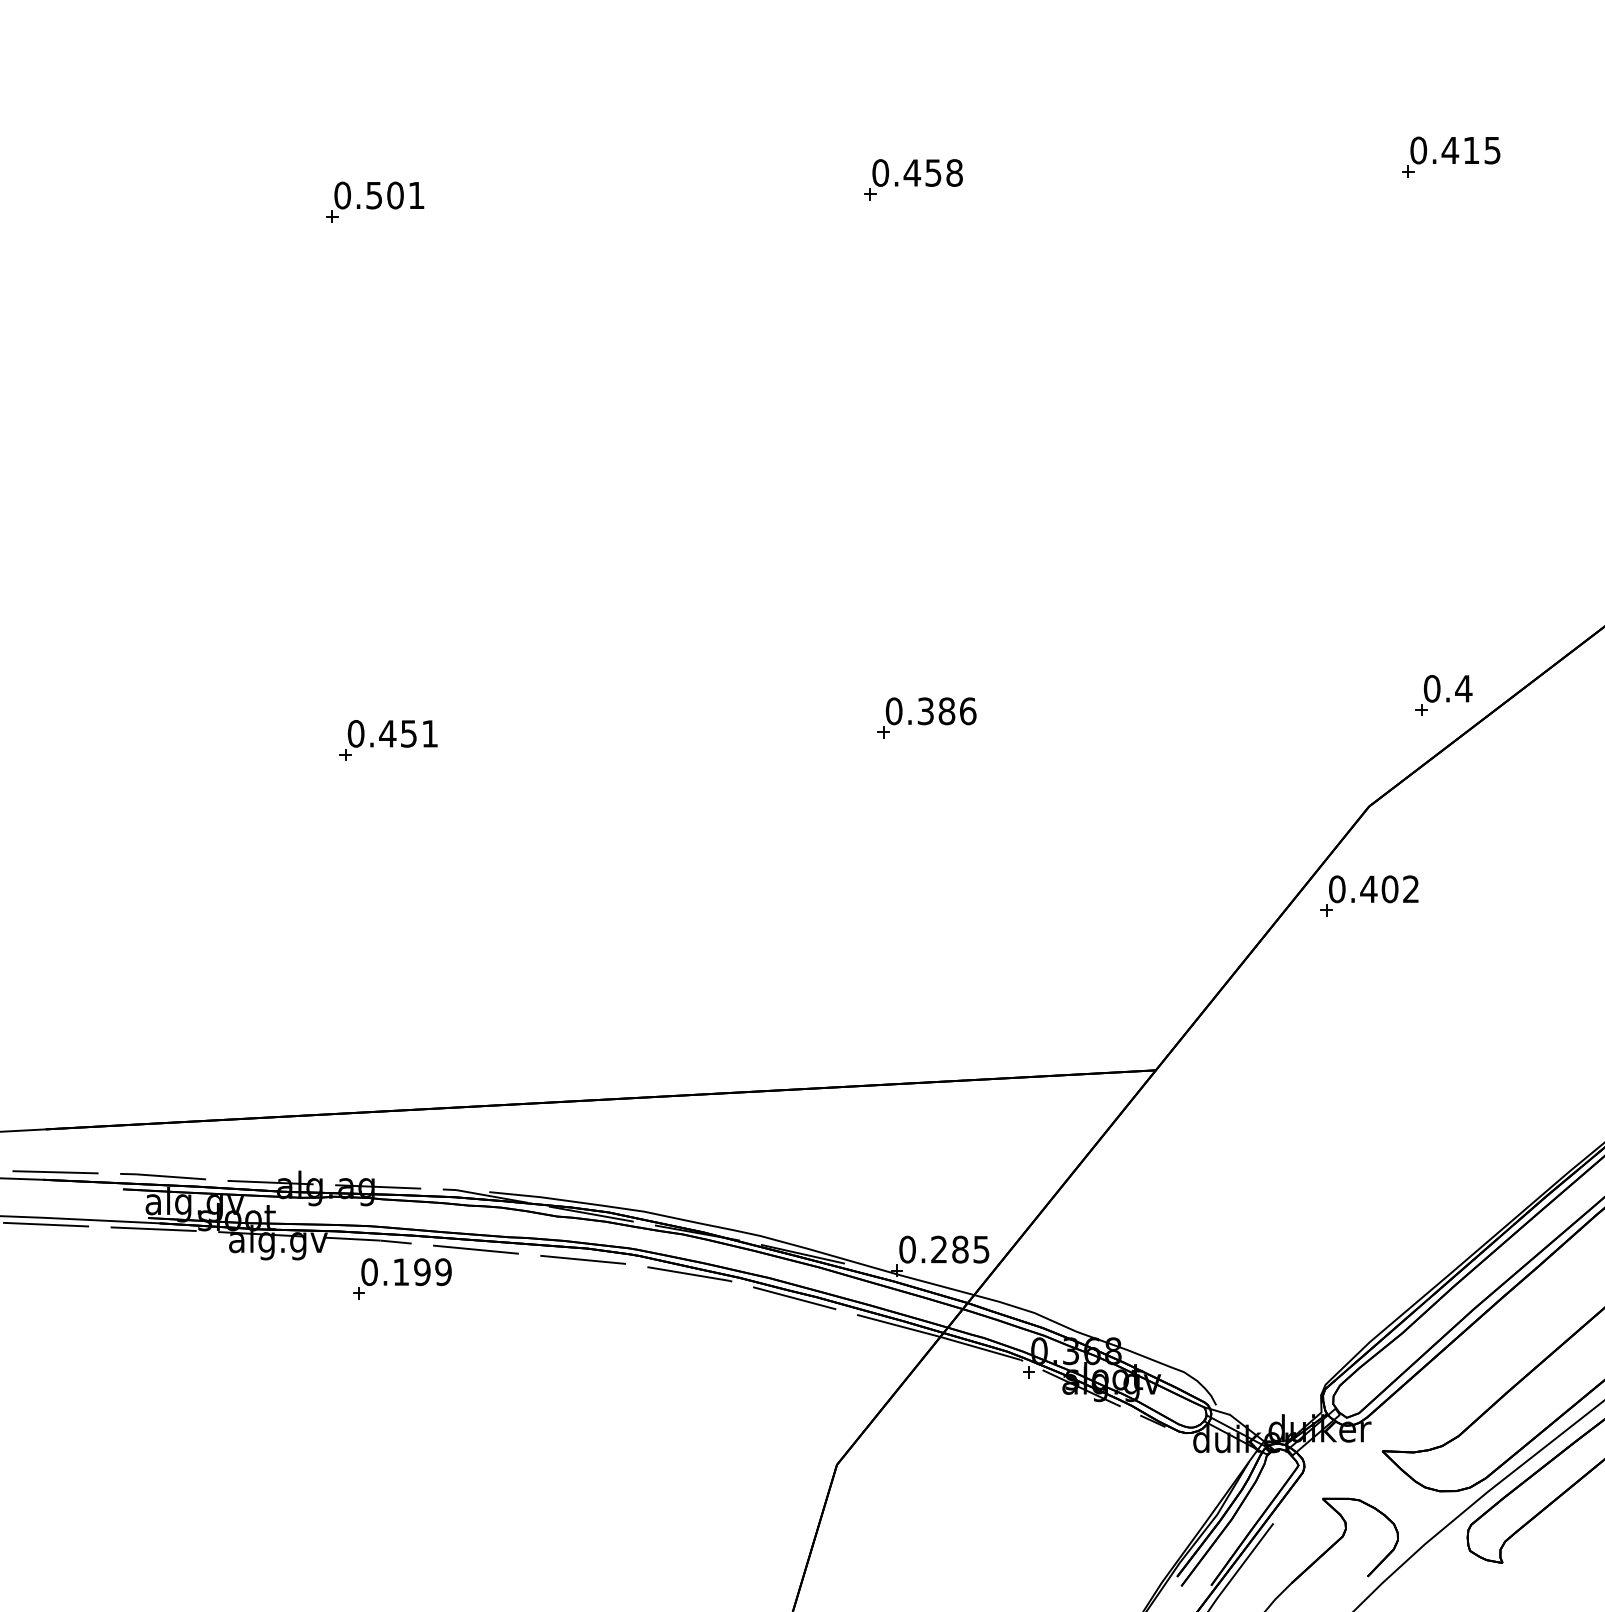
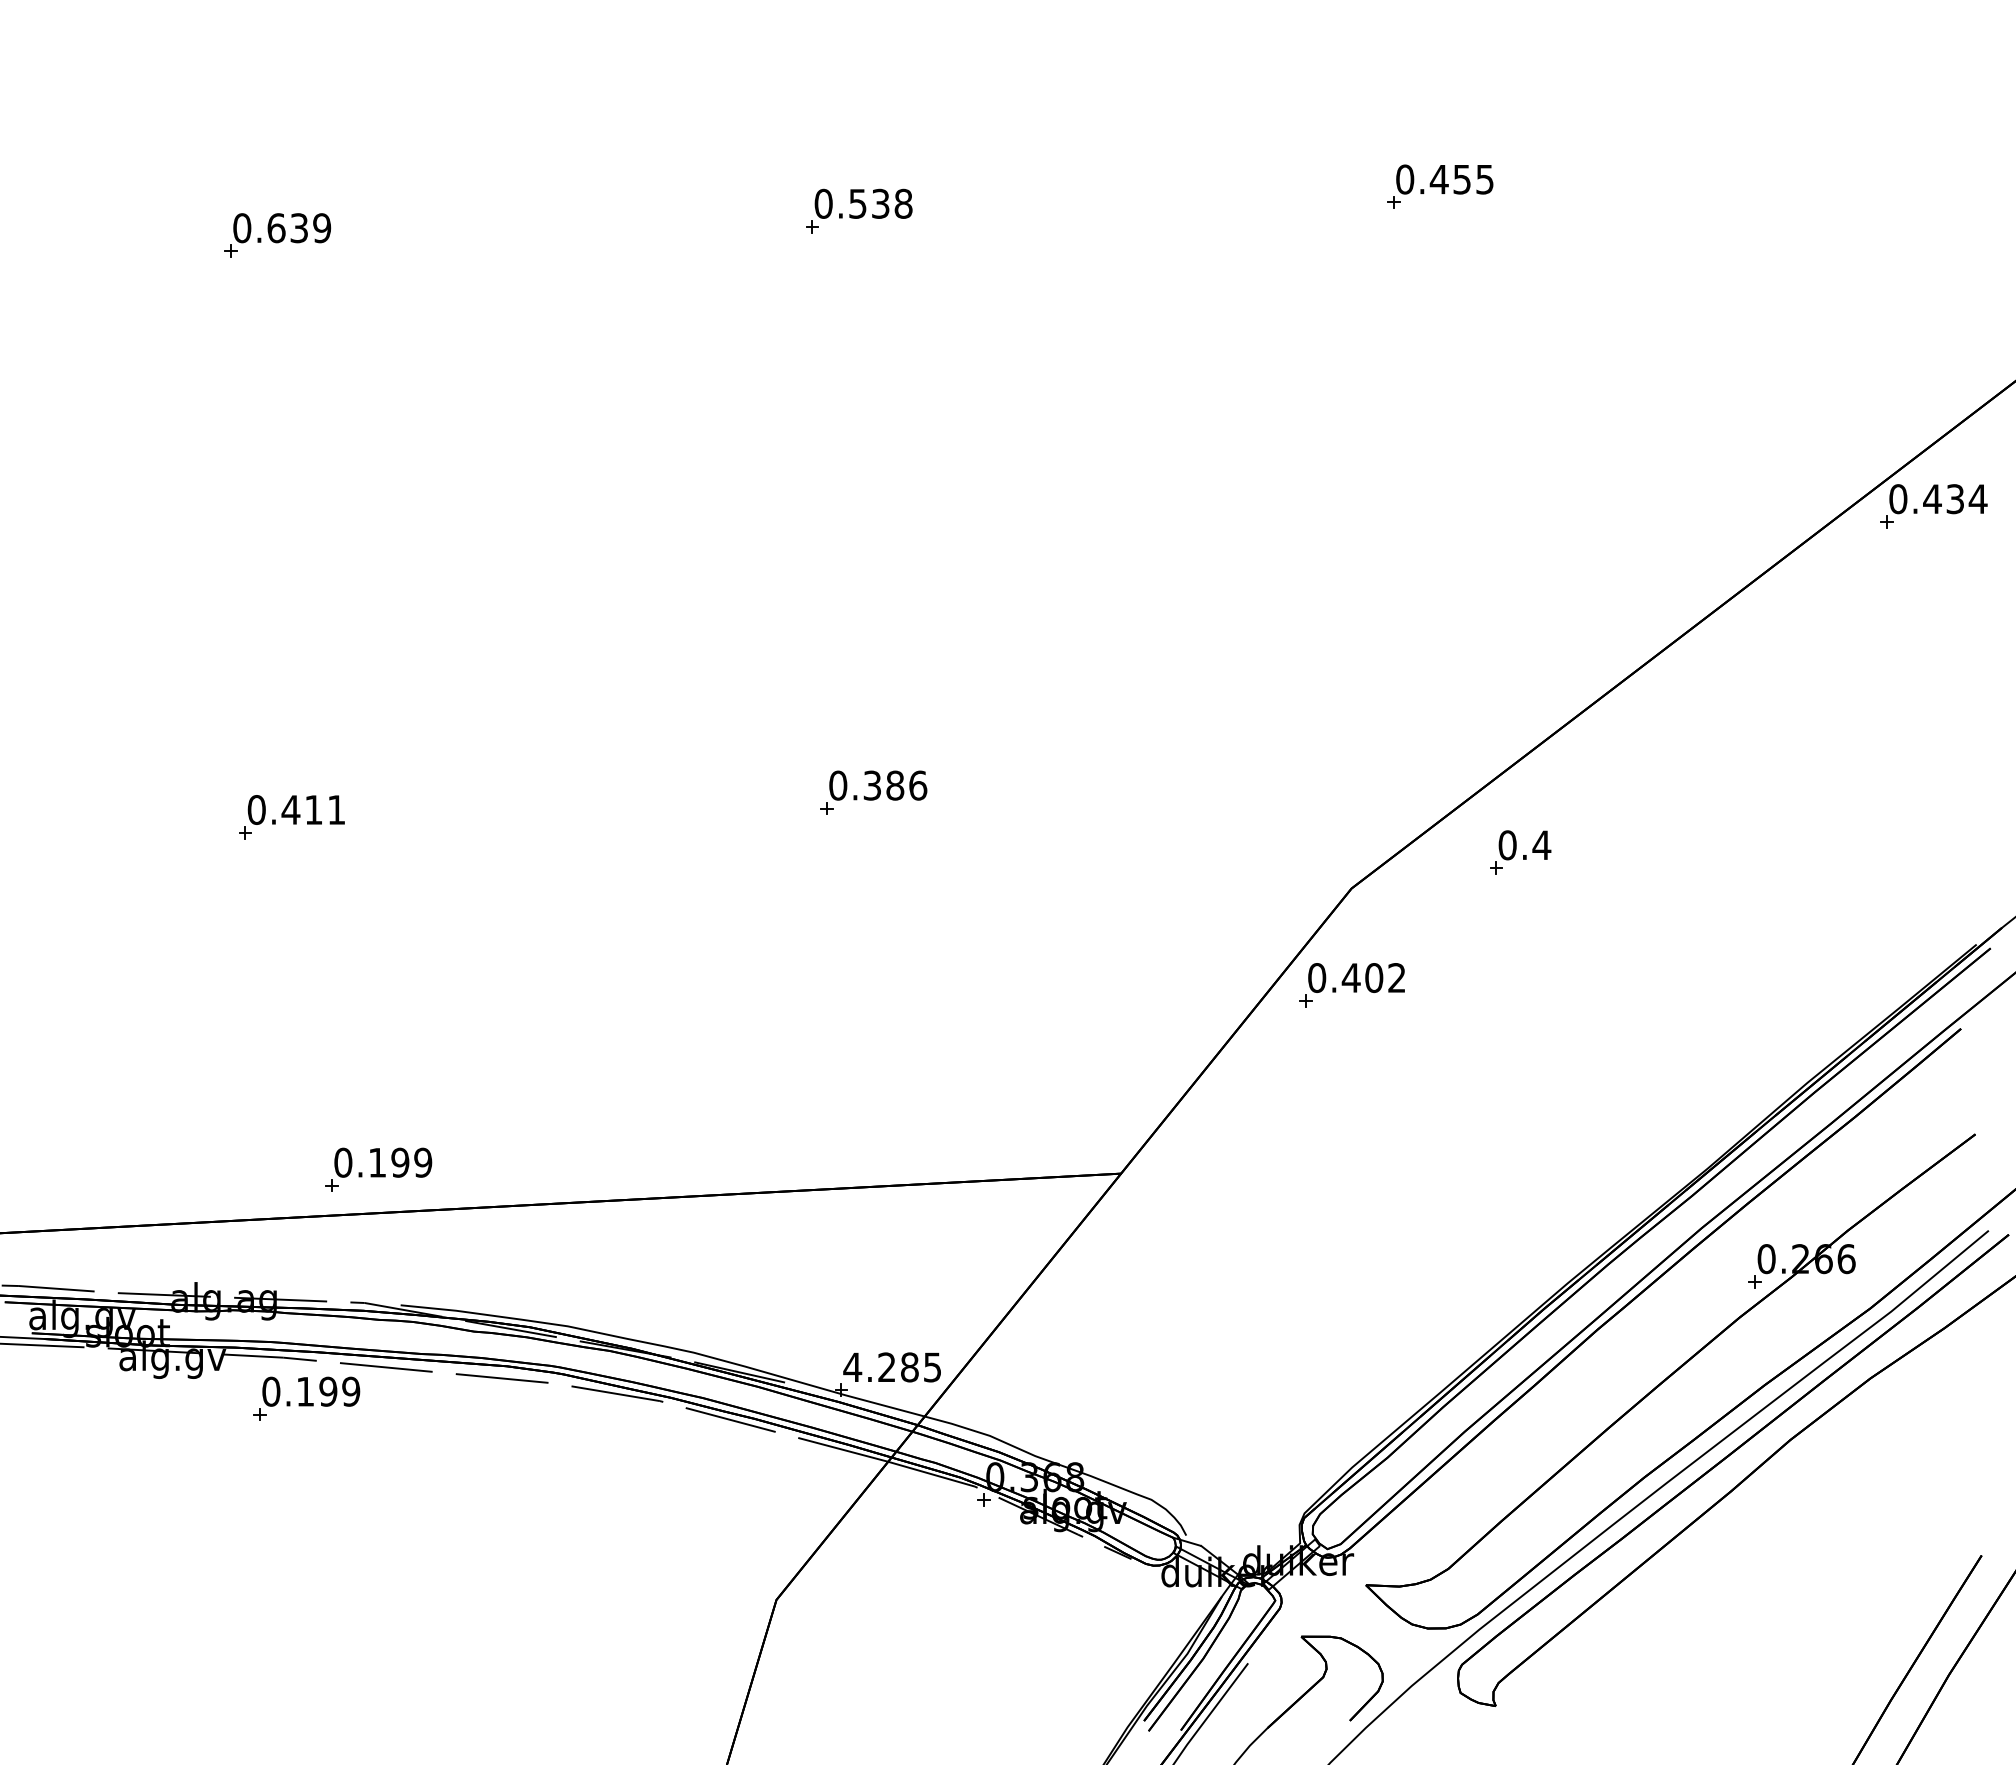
text: (1470, 150) -> (1461, 179), 0.415 -> 0.455
text: (922, 172) -> (868, 203), 0.458 -> 0.538
text: (395, 195) -> (299, 228), 0.501 -> 0.639
part: (1444, 695) -> (1520, 852), moved
text: (408, 733) -> (313, 809), 0.451 -> 0.411
part: (468, 1066) -> (378, 1169), added
text: (907, 1249) -> (852, 1367), 0.285 -> 4.285

